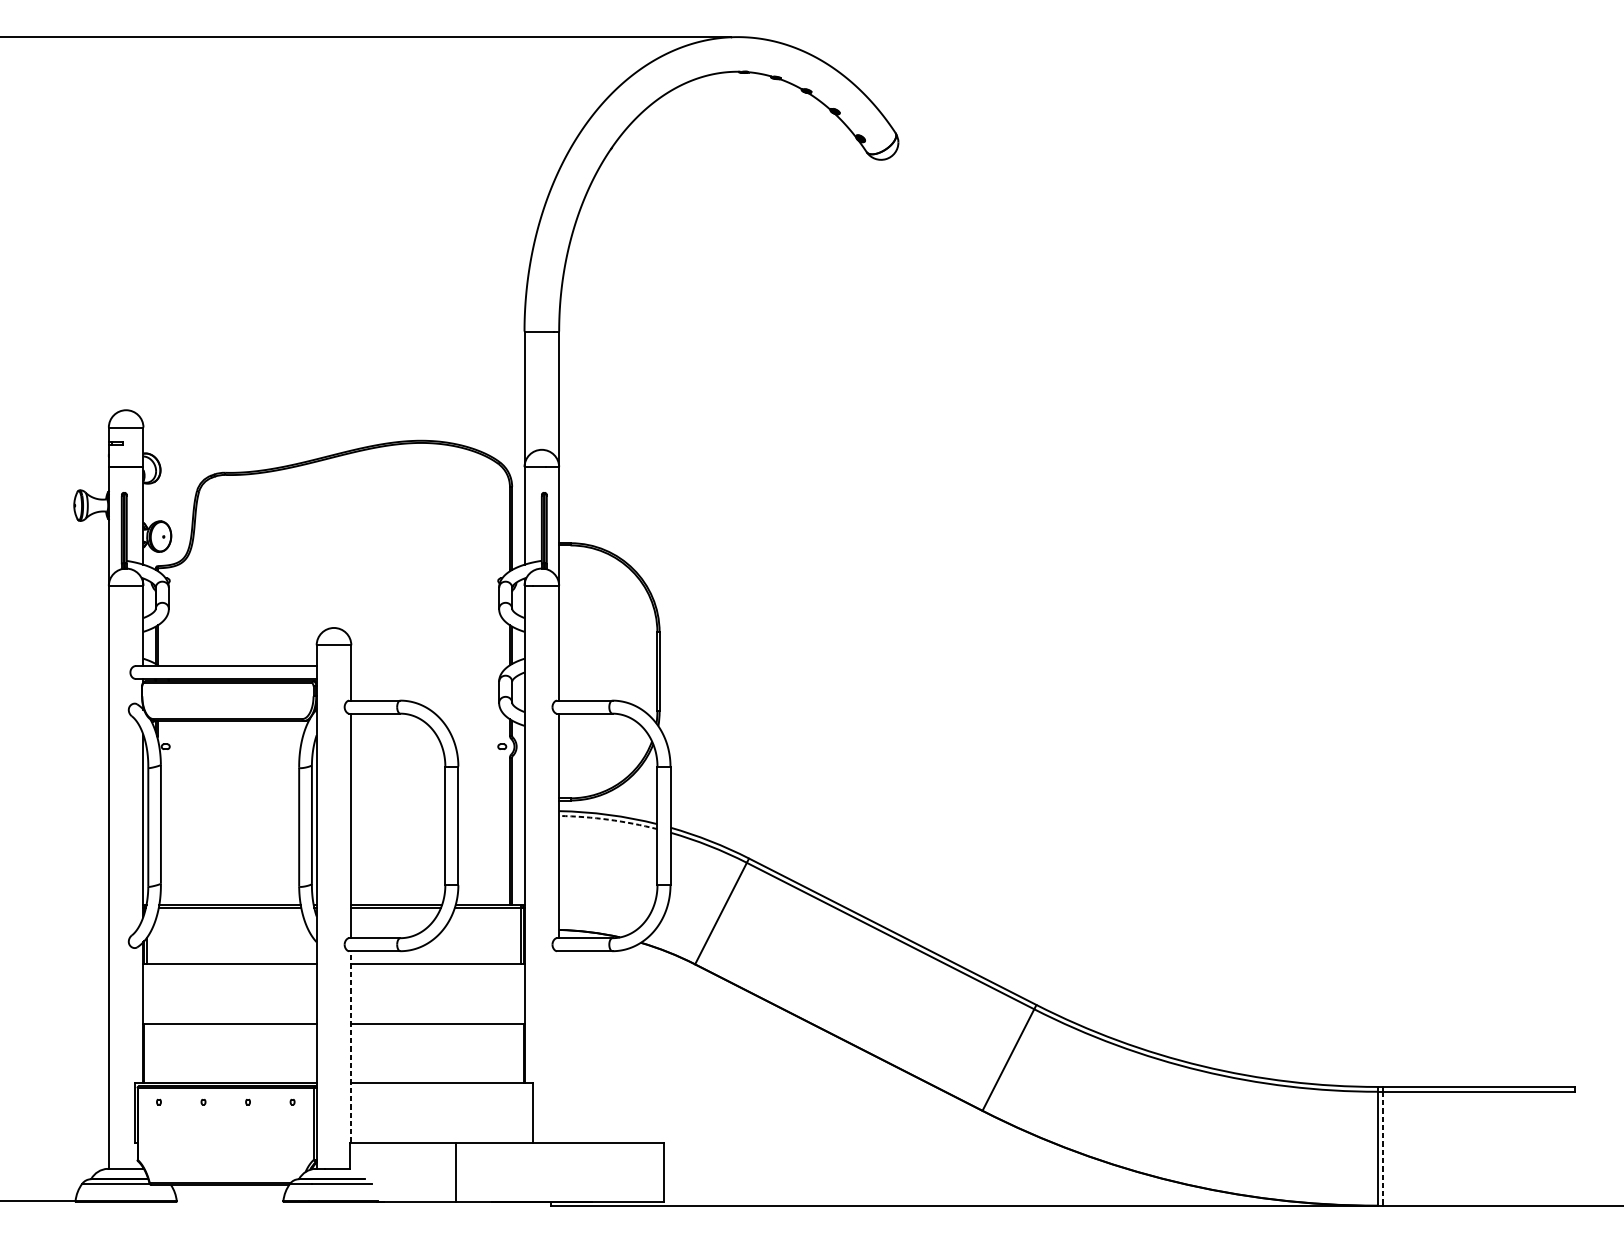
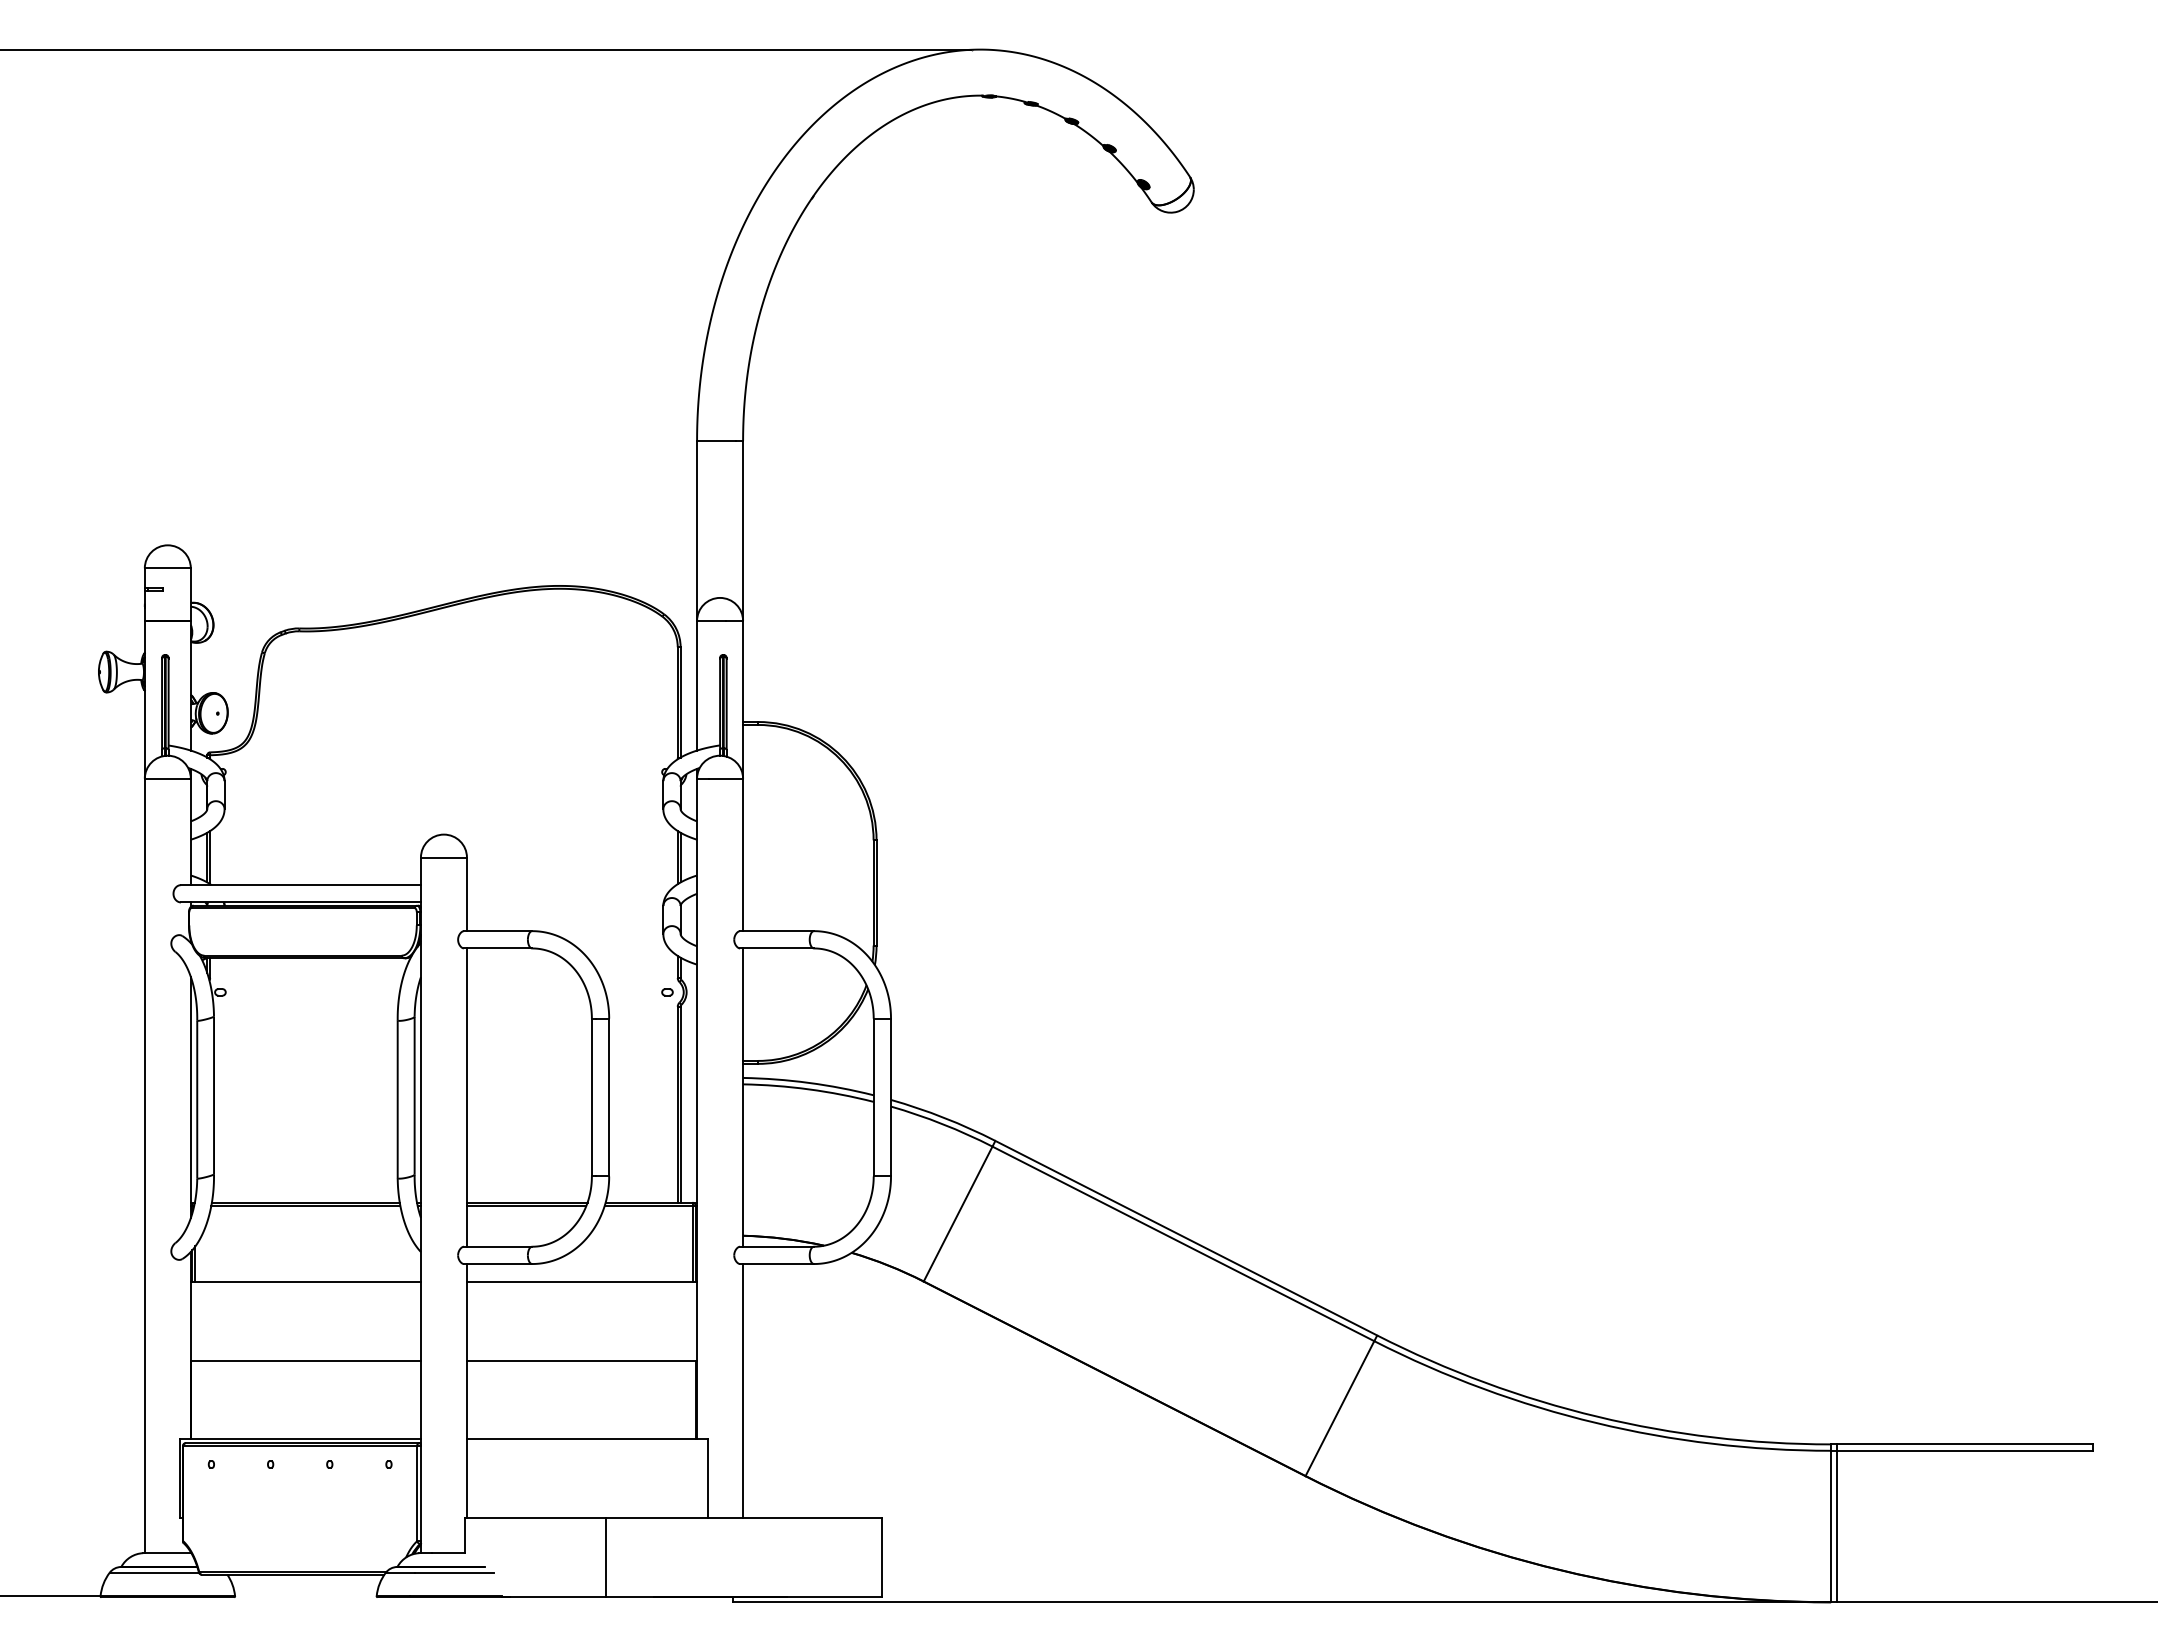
arc: (608, 819) -> (808, 1089), dashed -> solid
line: (350, 1046) -> (466, 1390), dashed -> solid
line: (559, 1047) -> (743, 1391), added
line: (1382, 1148) -> (1837, 1526), dashed -> solid

